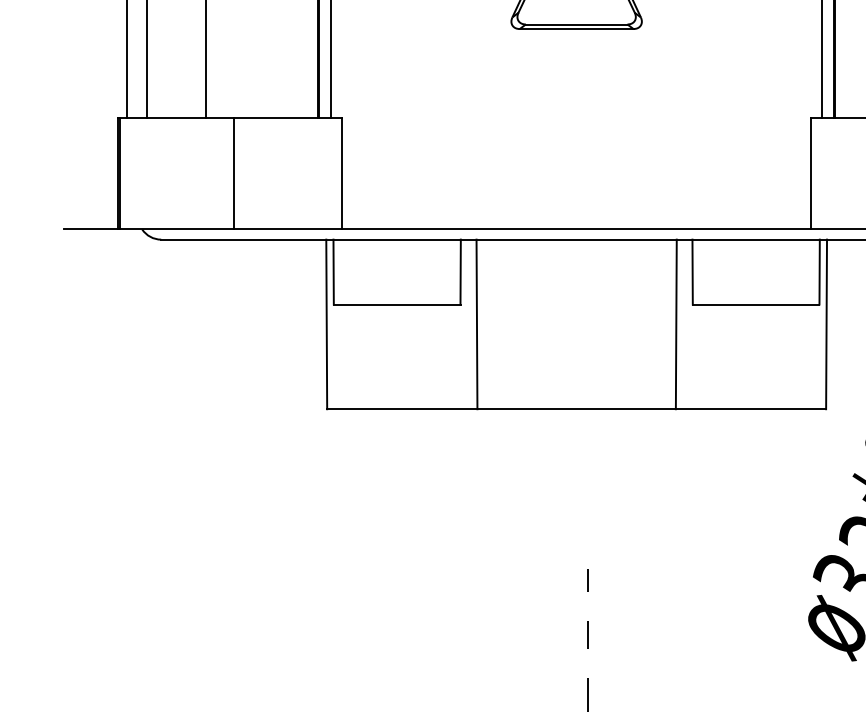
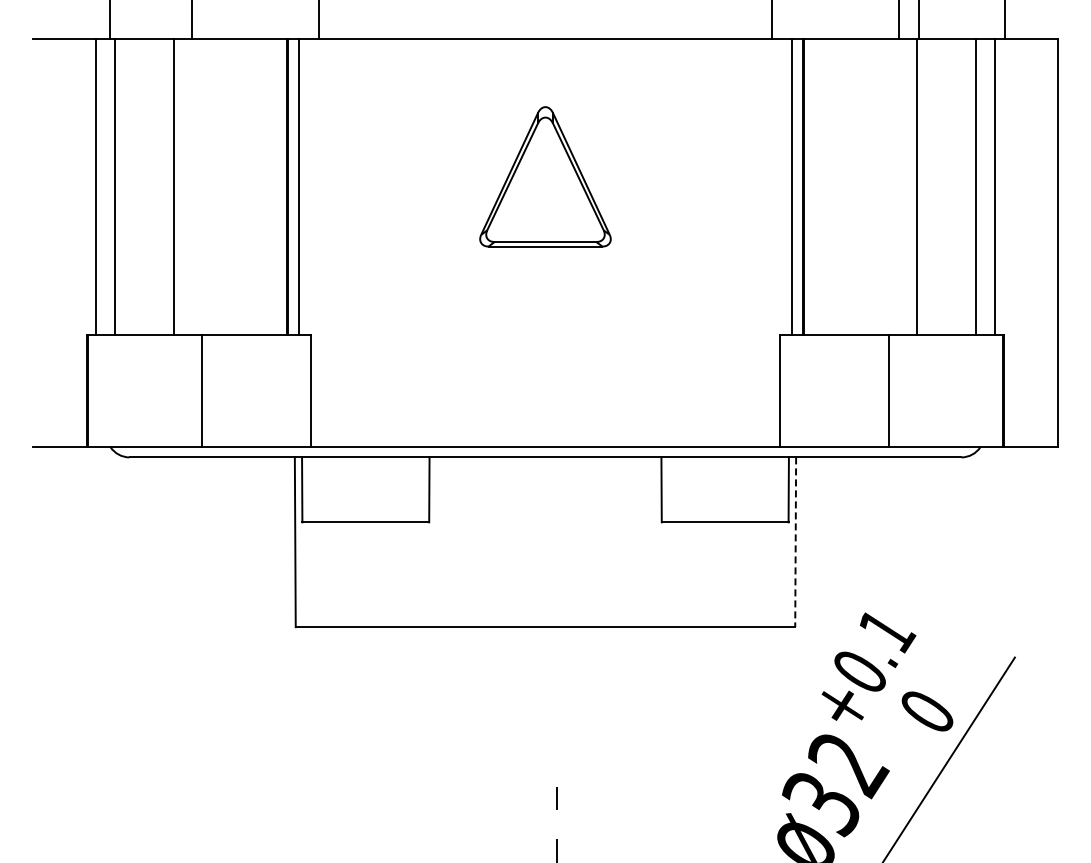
line: (476, 324) -> (445, 542), removed
line: (675, 324) -> (644, 542), removed
line: (826, 324) -> (795, 542), solid -> dashed

